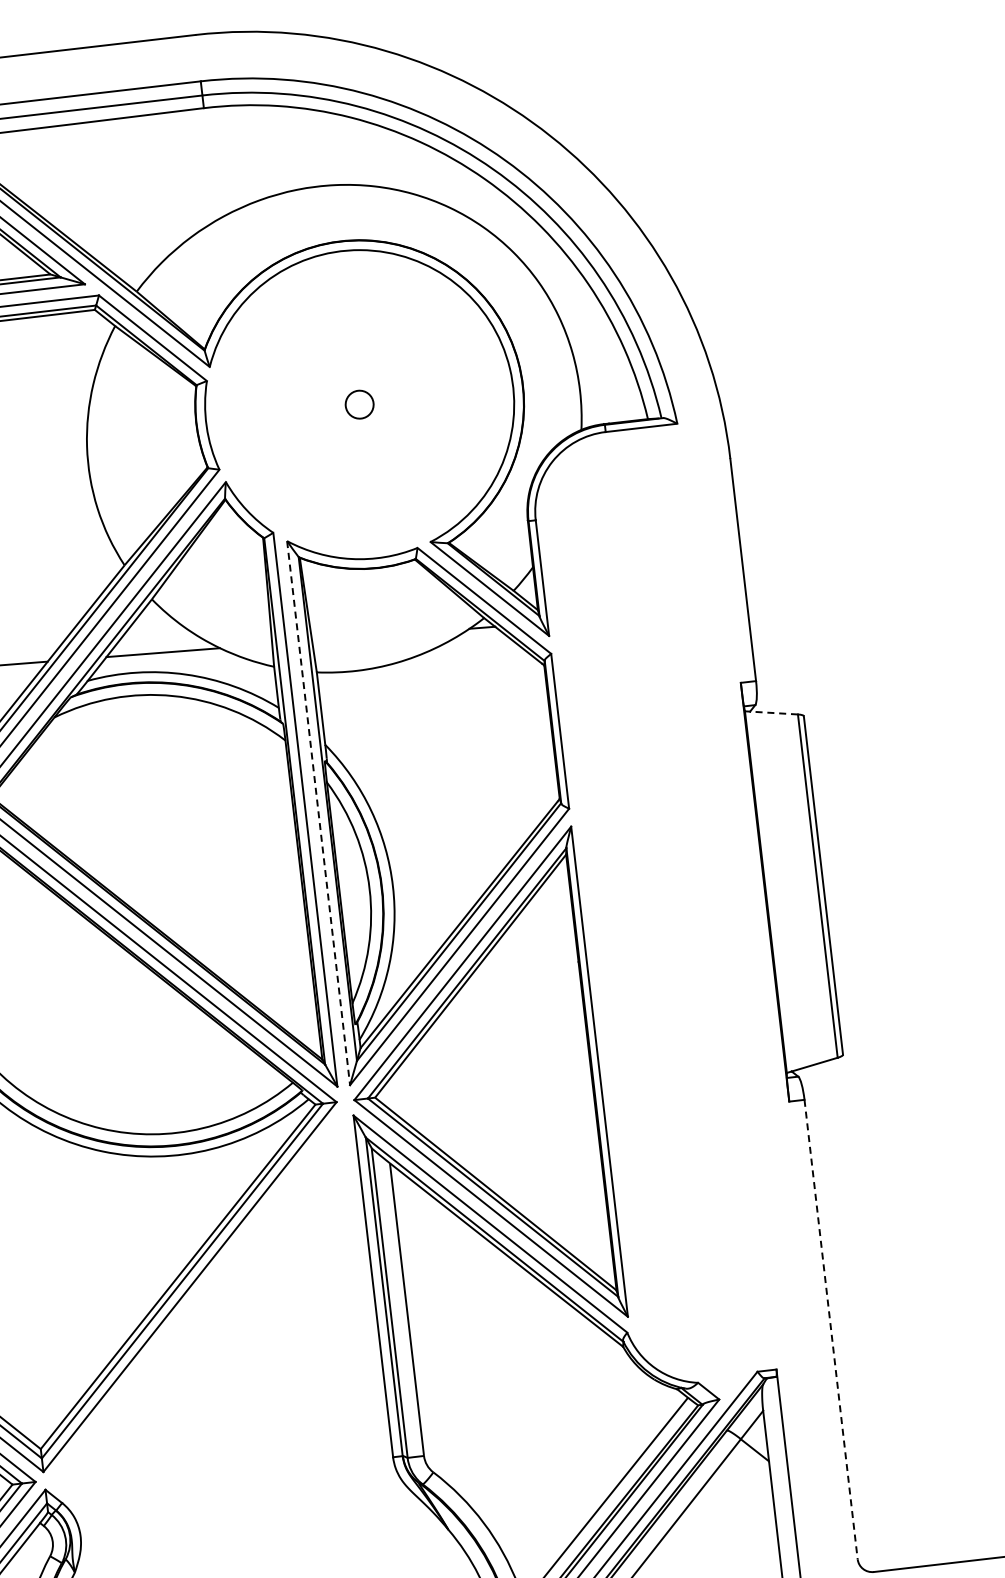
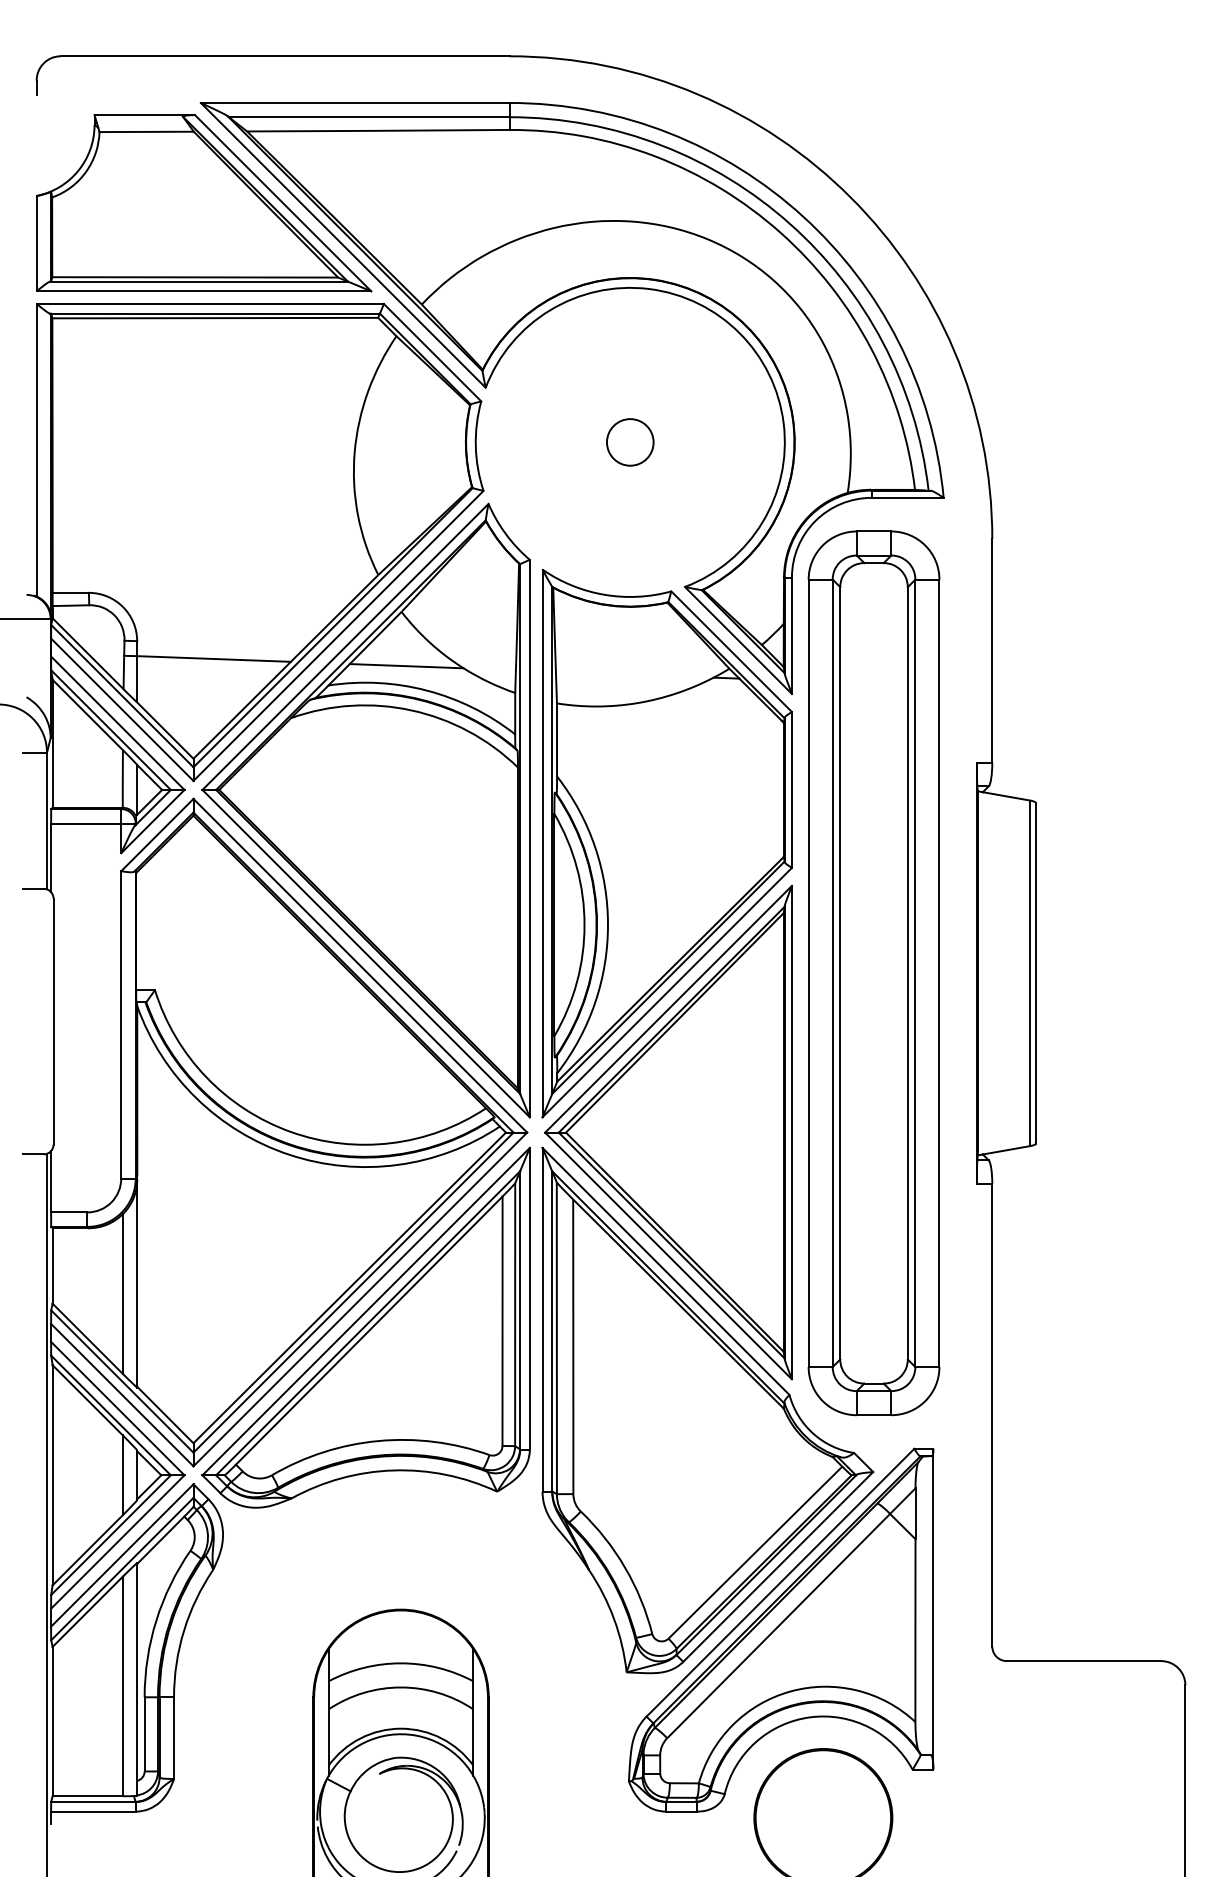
circle: (358, 404) -> (629, 442), size x1.67
line: (774, 713) -> (1006, 796), dashed -> solid
line: (318, 813) -> (542, 843), dashed -> solid
part: (662, 904) -> (873, 973), added
part: (198, 1314) -> (365, 1327), added
line: (831, 1329) -> (992, 1415), dashed -> solid

